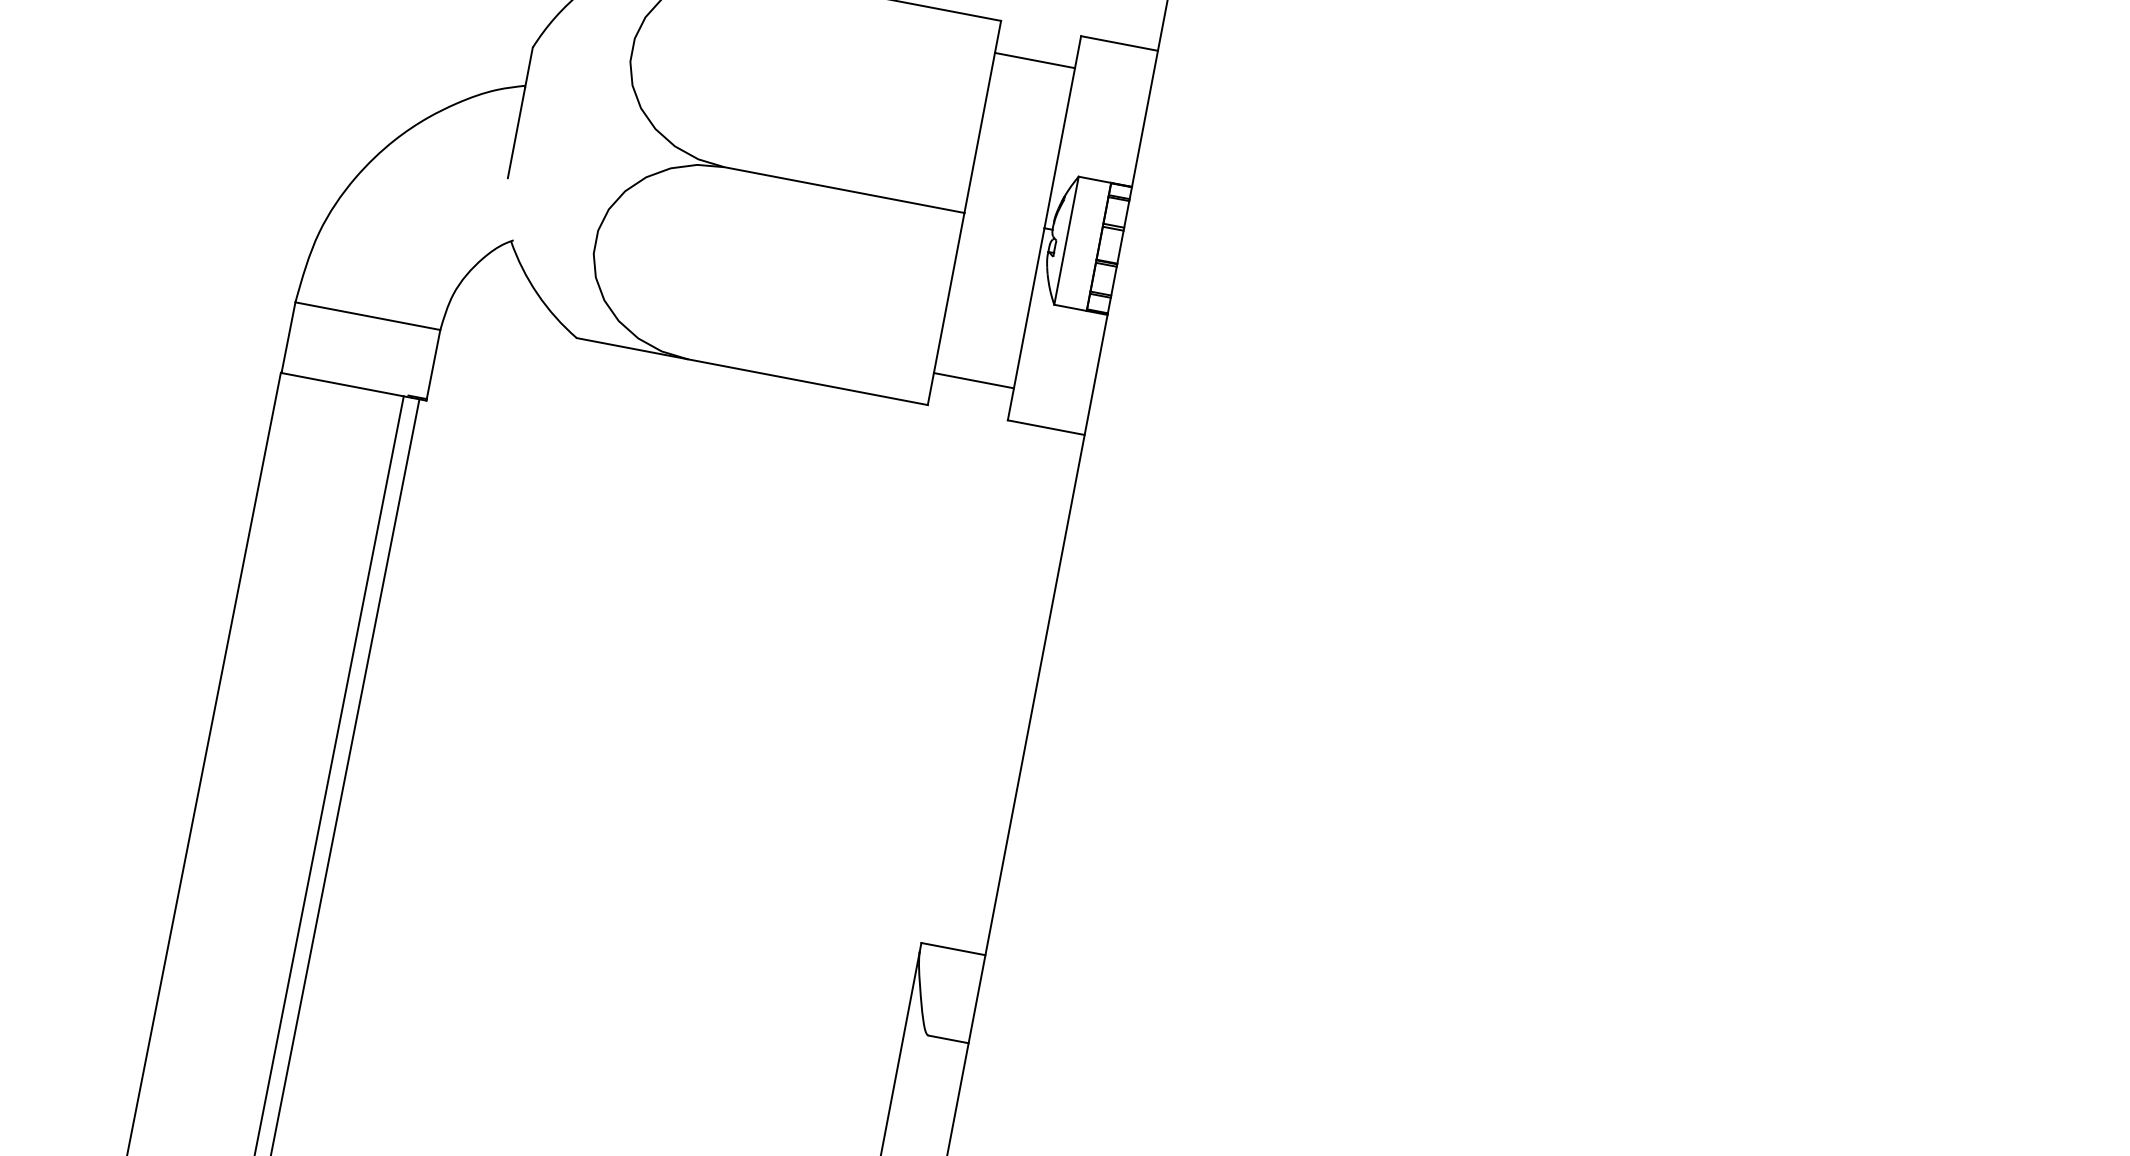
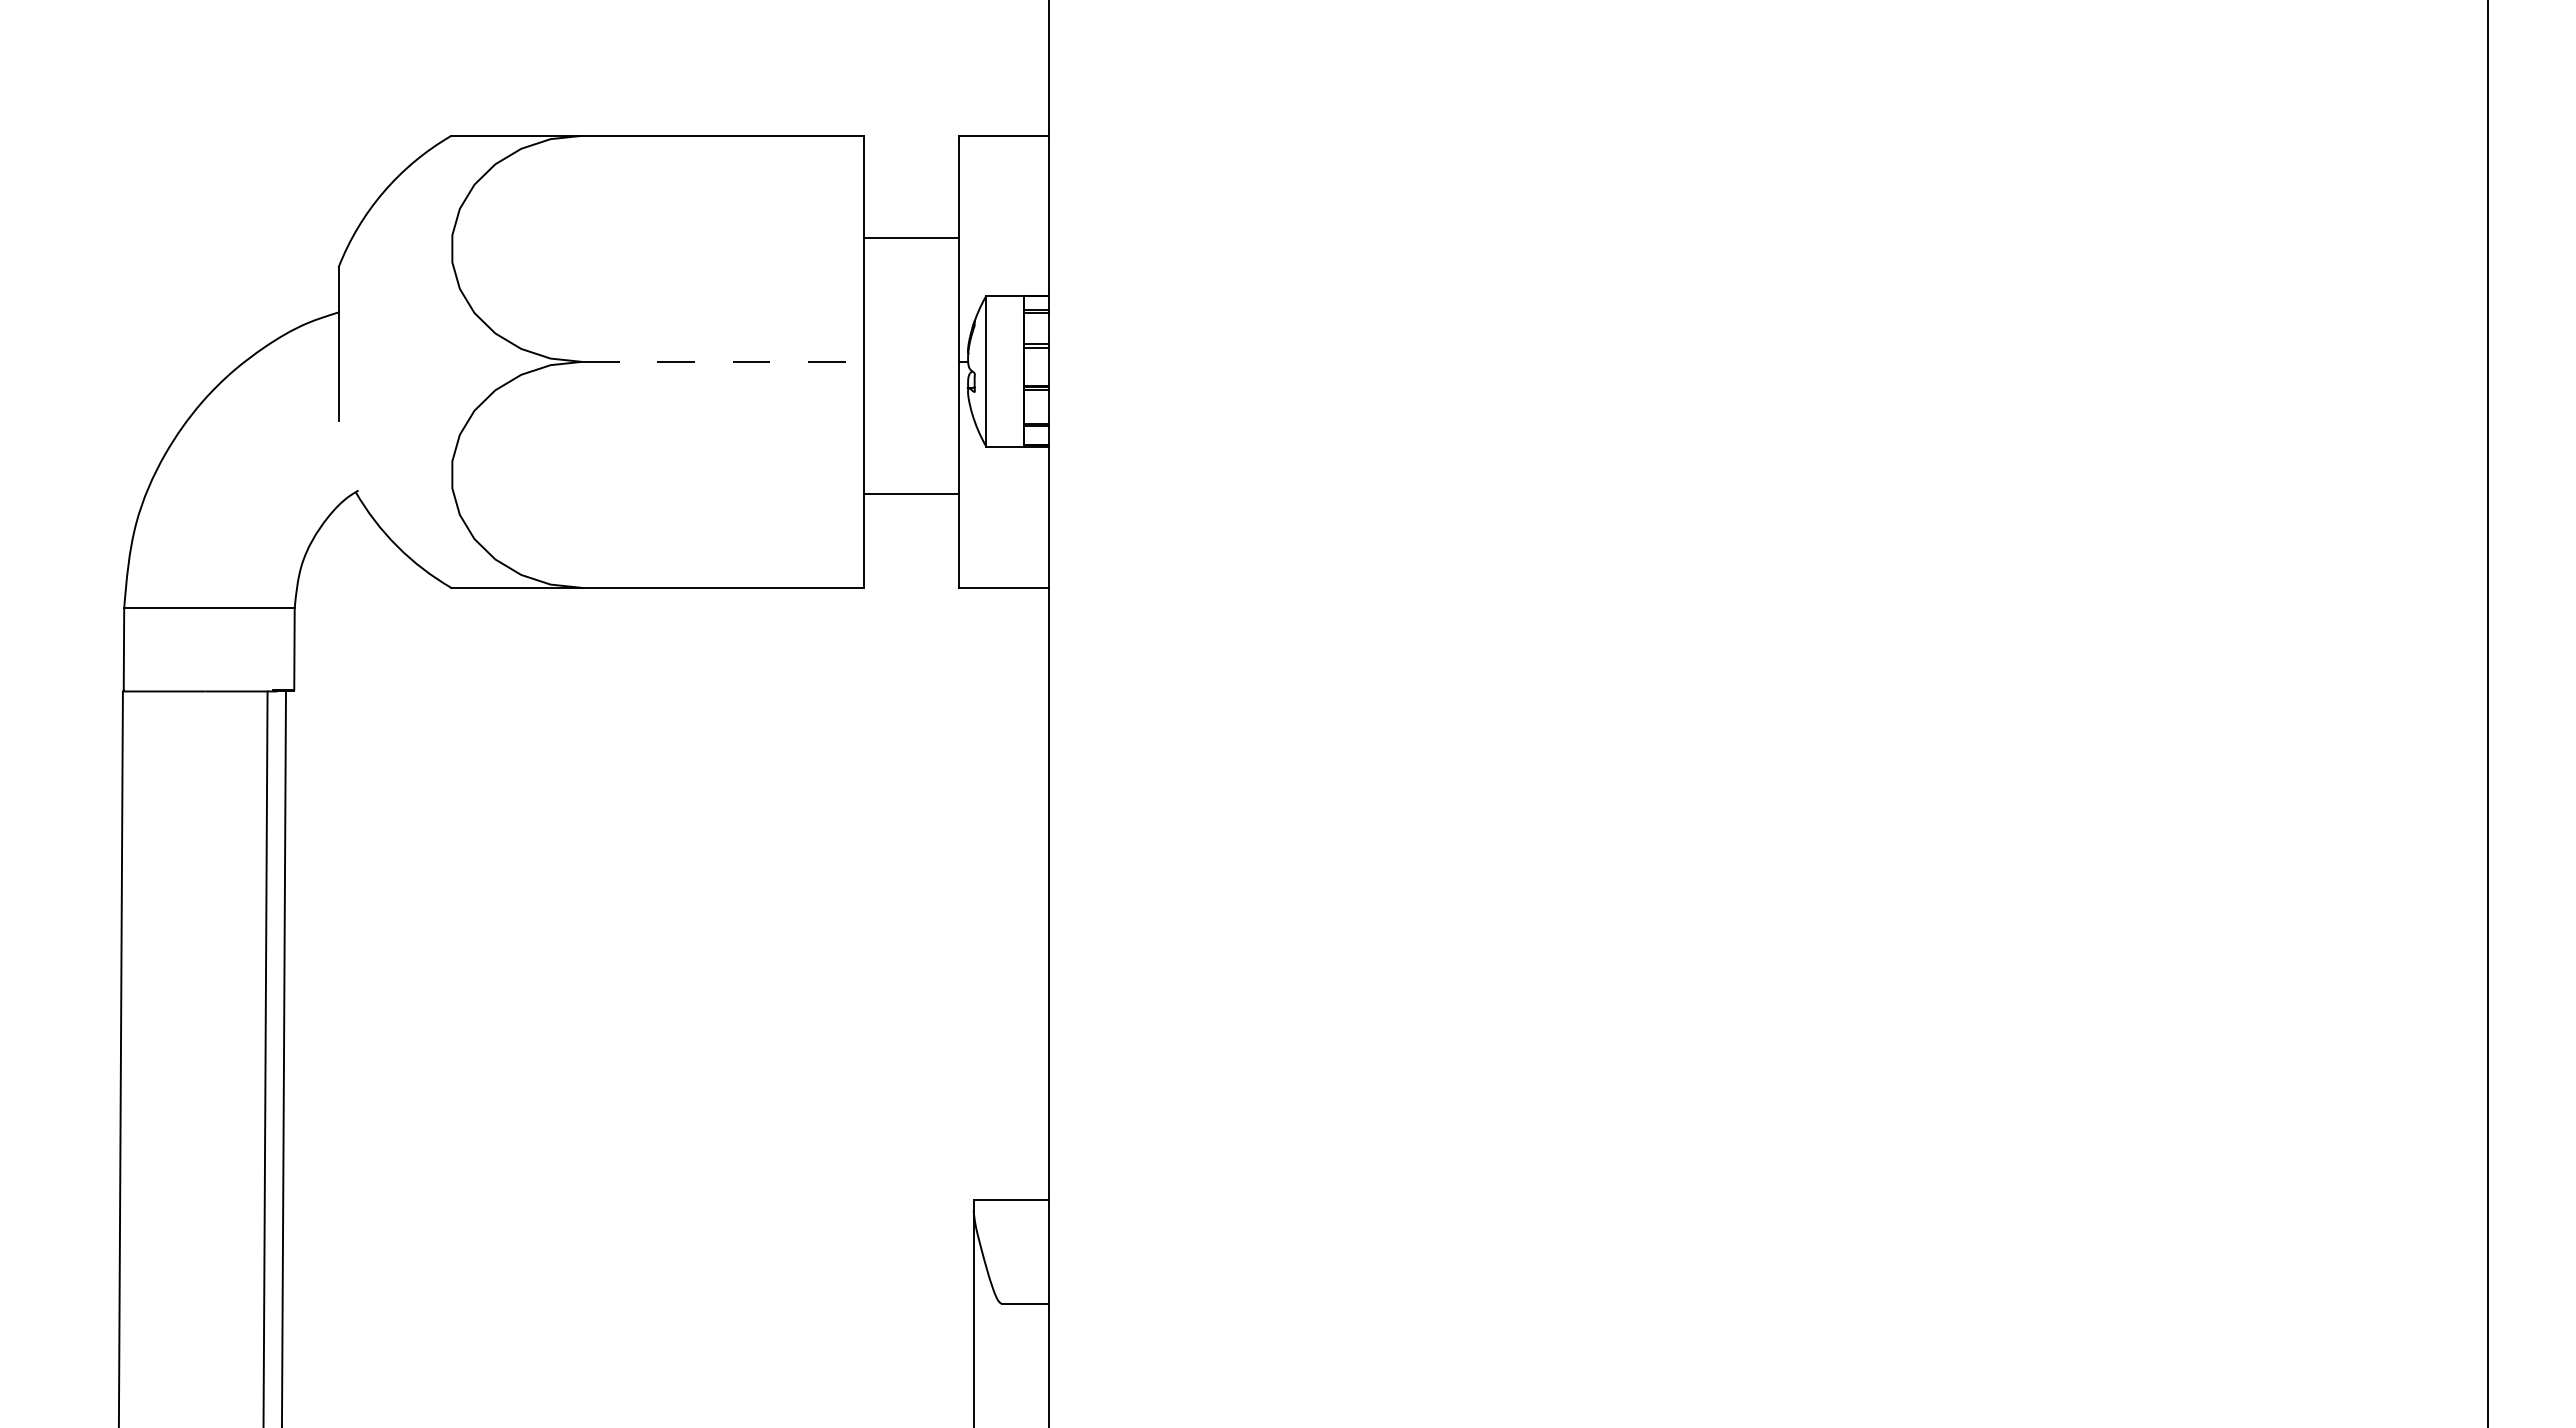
line: (1035, 60) -> (911, 237), moved
line: (844, 189) -> (723, 361), solid -> dashed
line: (973, 380) -> (911, 494), moved

